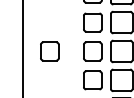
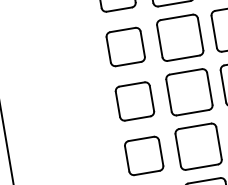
part: (49, 51) -> (53, 115), removed

